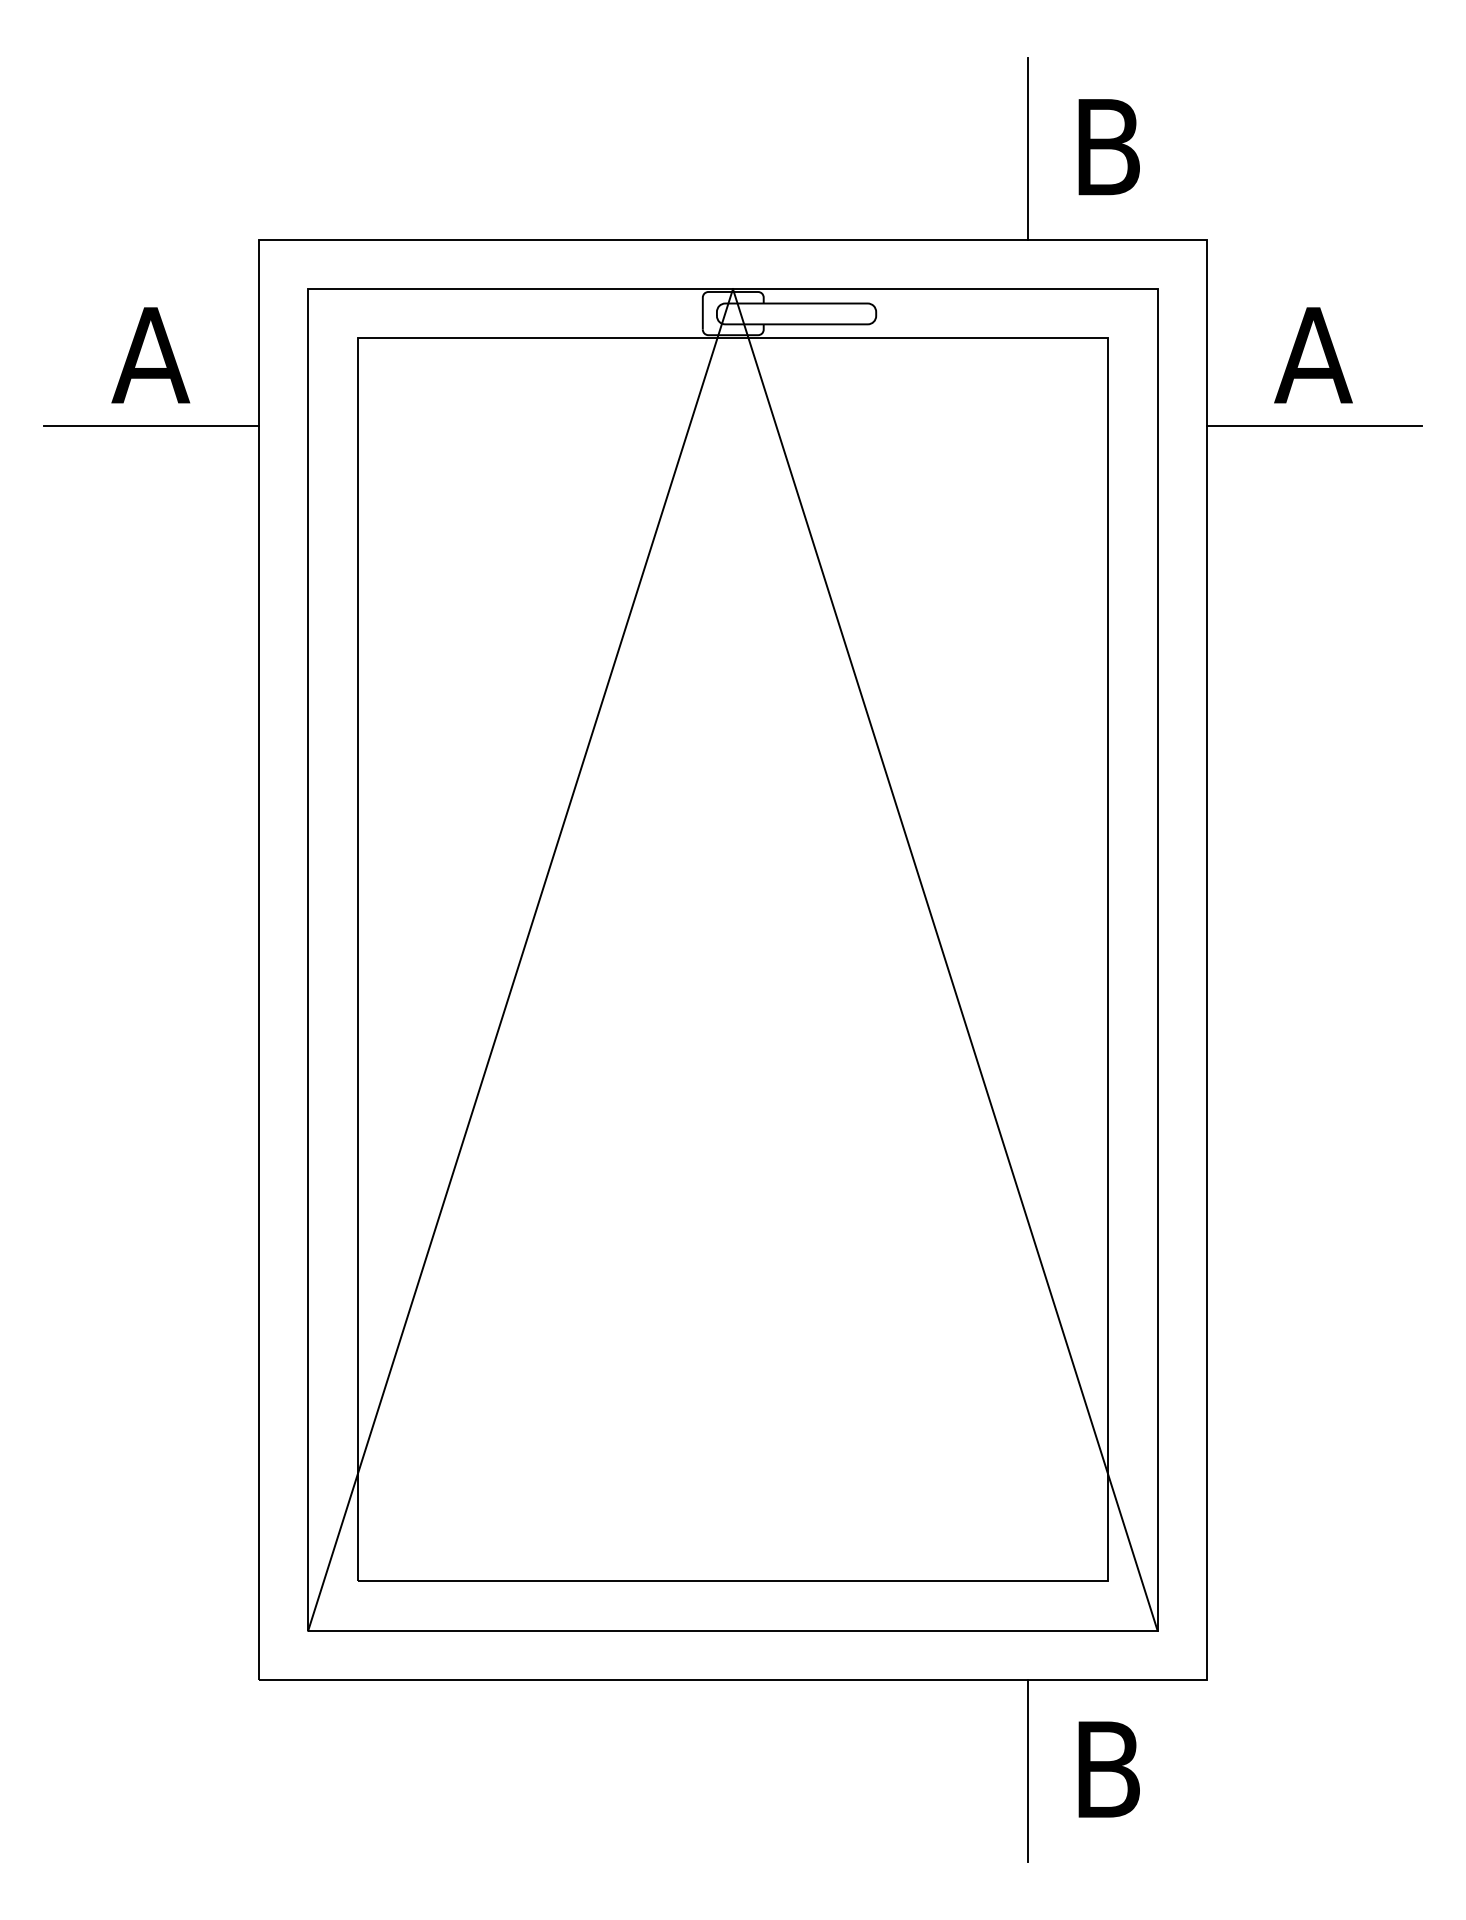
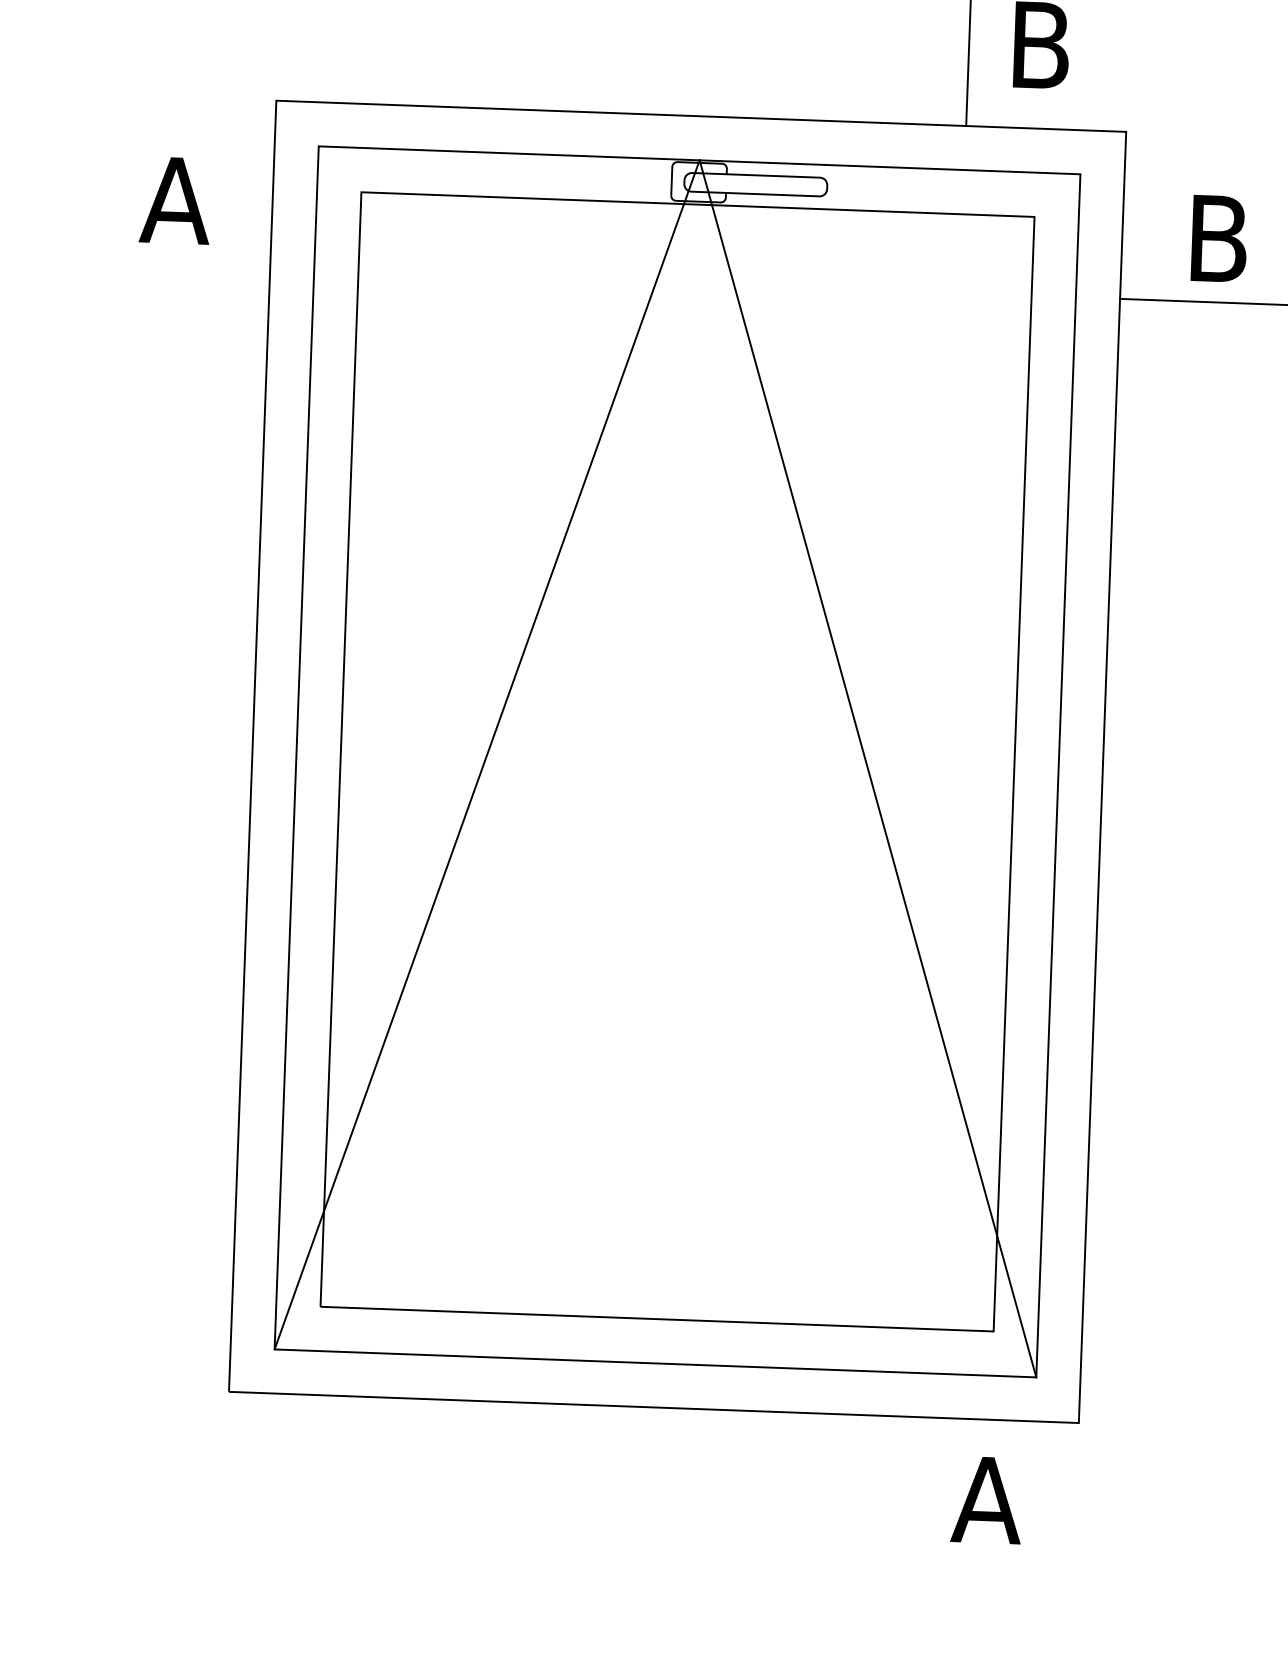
text: (1313, 355) -> (1218, 238), A -> B
line: (151, 426) -> (173, 264), removed
text: (1107, 1769) -> (986, 1500), B -> A
line: (1028, 1770) -> (915, 1498), removed

